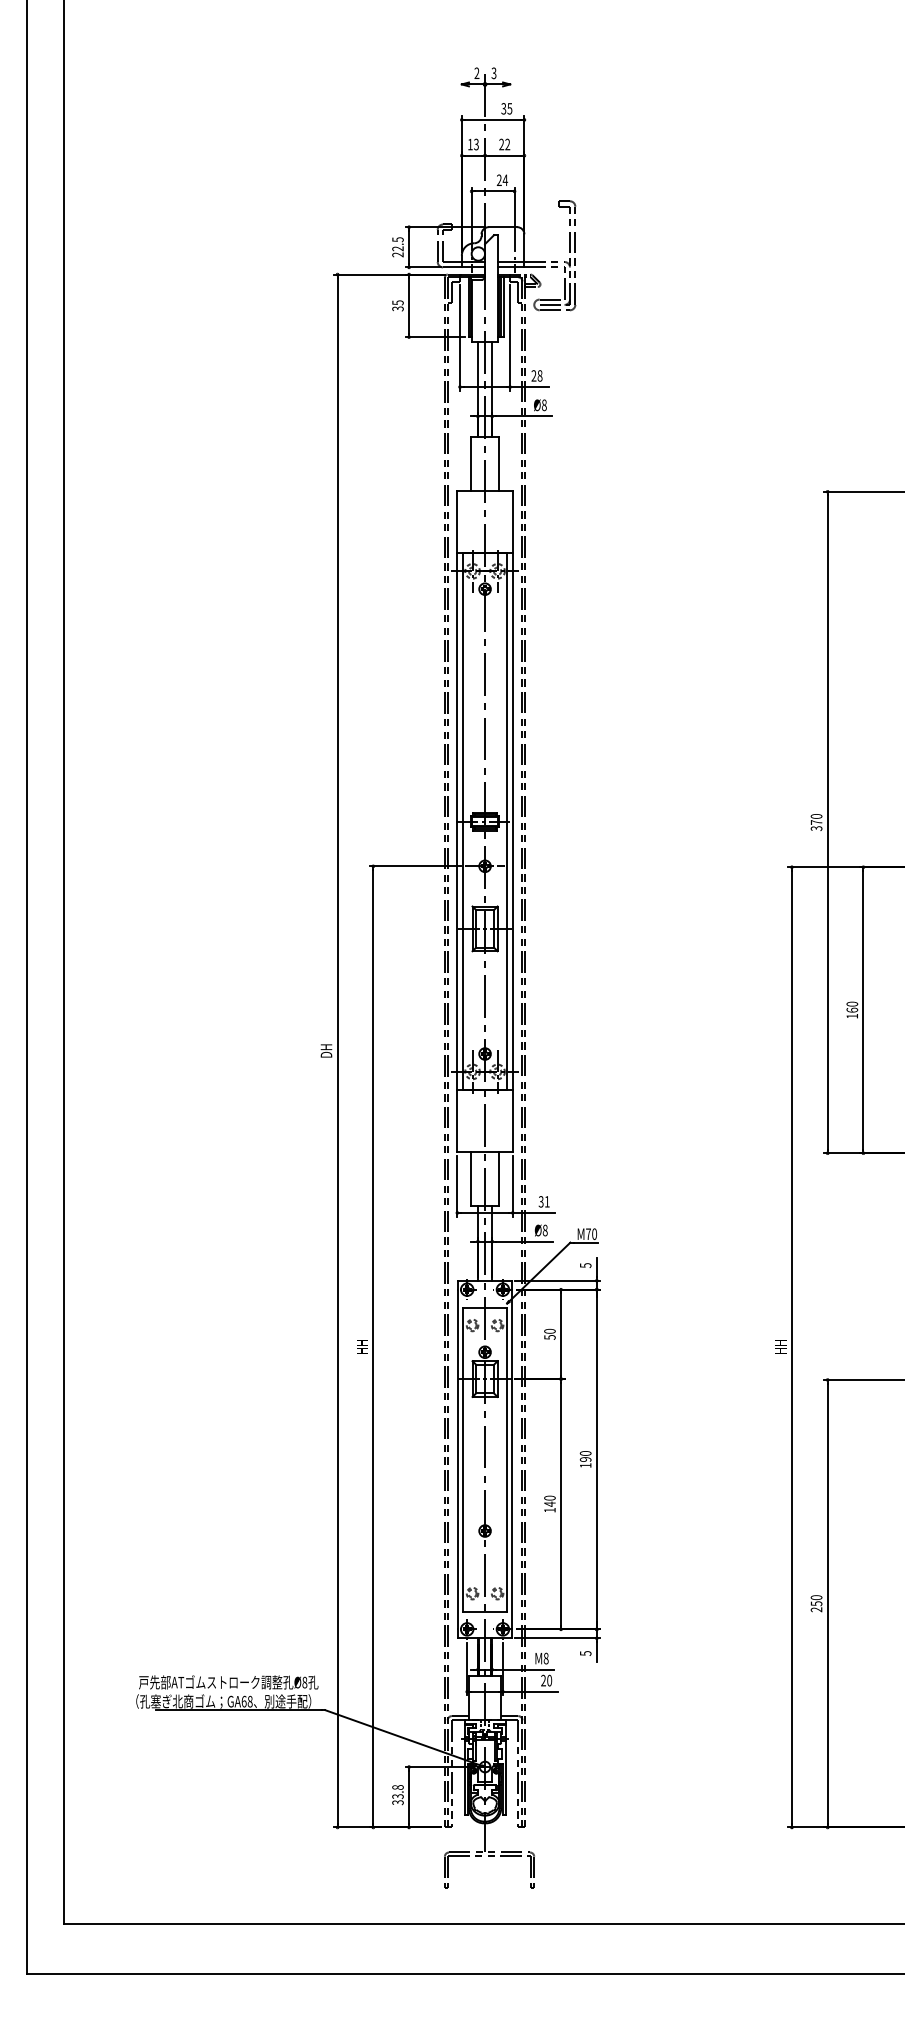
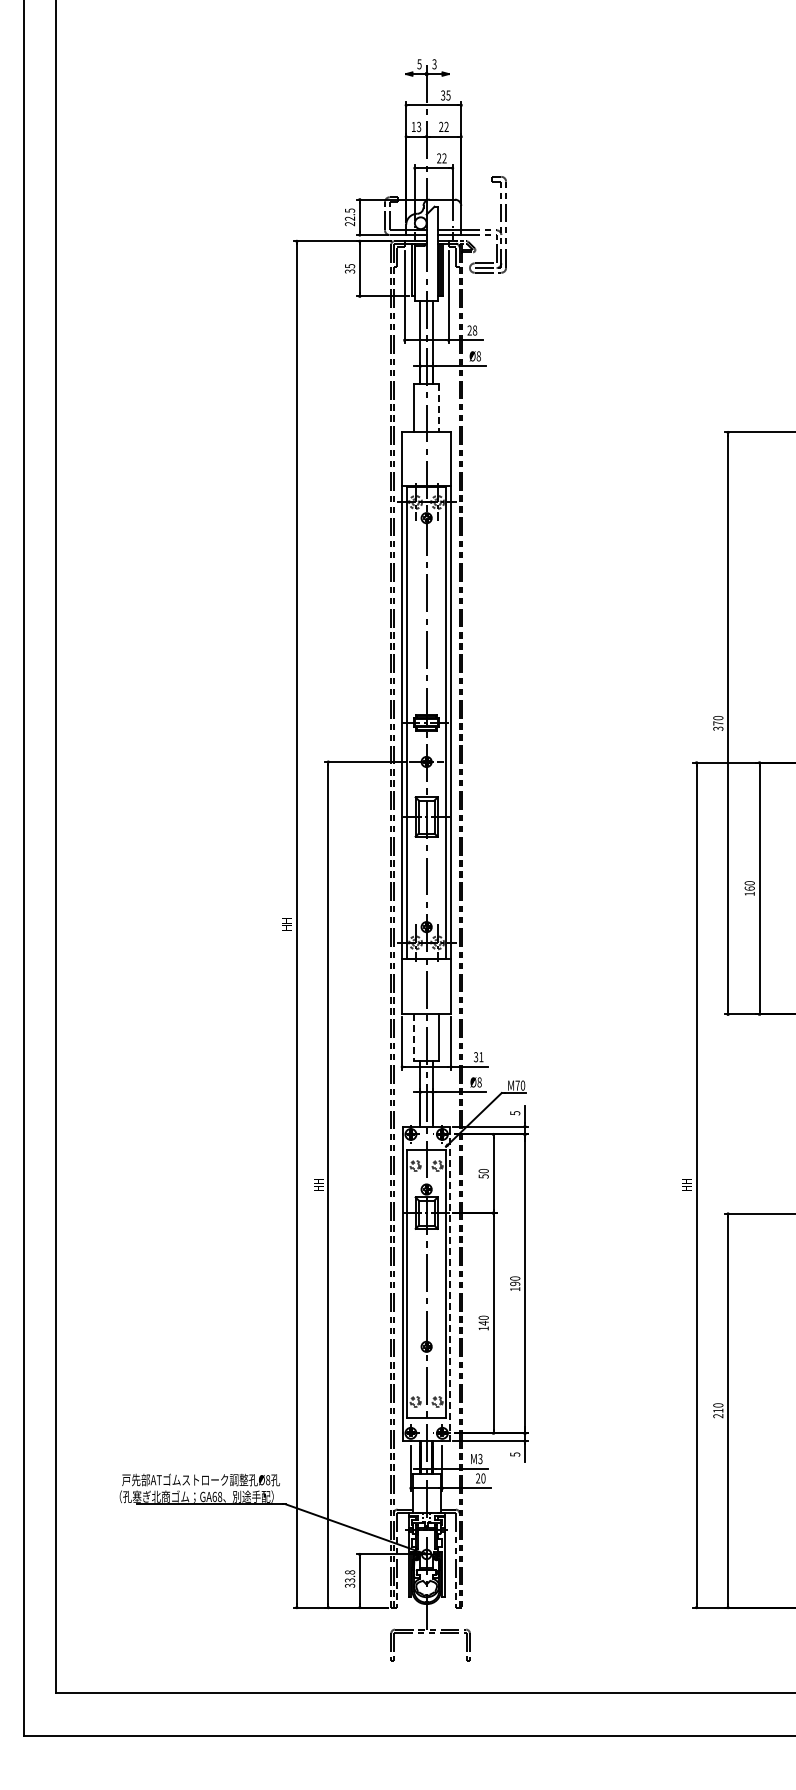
text: (476, 73) -> (419, 64), 2 -> 5
text: (505, 180) -> (444, 158), 24 -> 22
line: (499, 464) -> (439, 408), solid -> dashed
text: (326, 1051) -> (287, 924), DH -> HH
line: (471, 1179) -> (414, 1037), solid -> dashed
line: (512, 1460) -> (450, 1284), solid -> dashed
text: (816, 1603) -> (718, 1410), 250 -> 210
text: (546, 1657) -> (480, 1458), M8 -> M3

